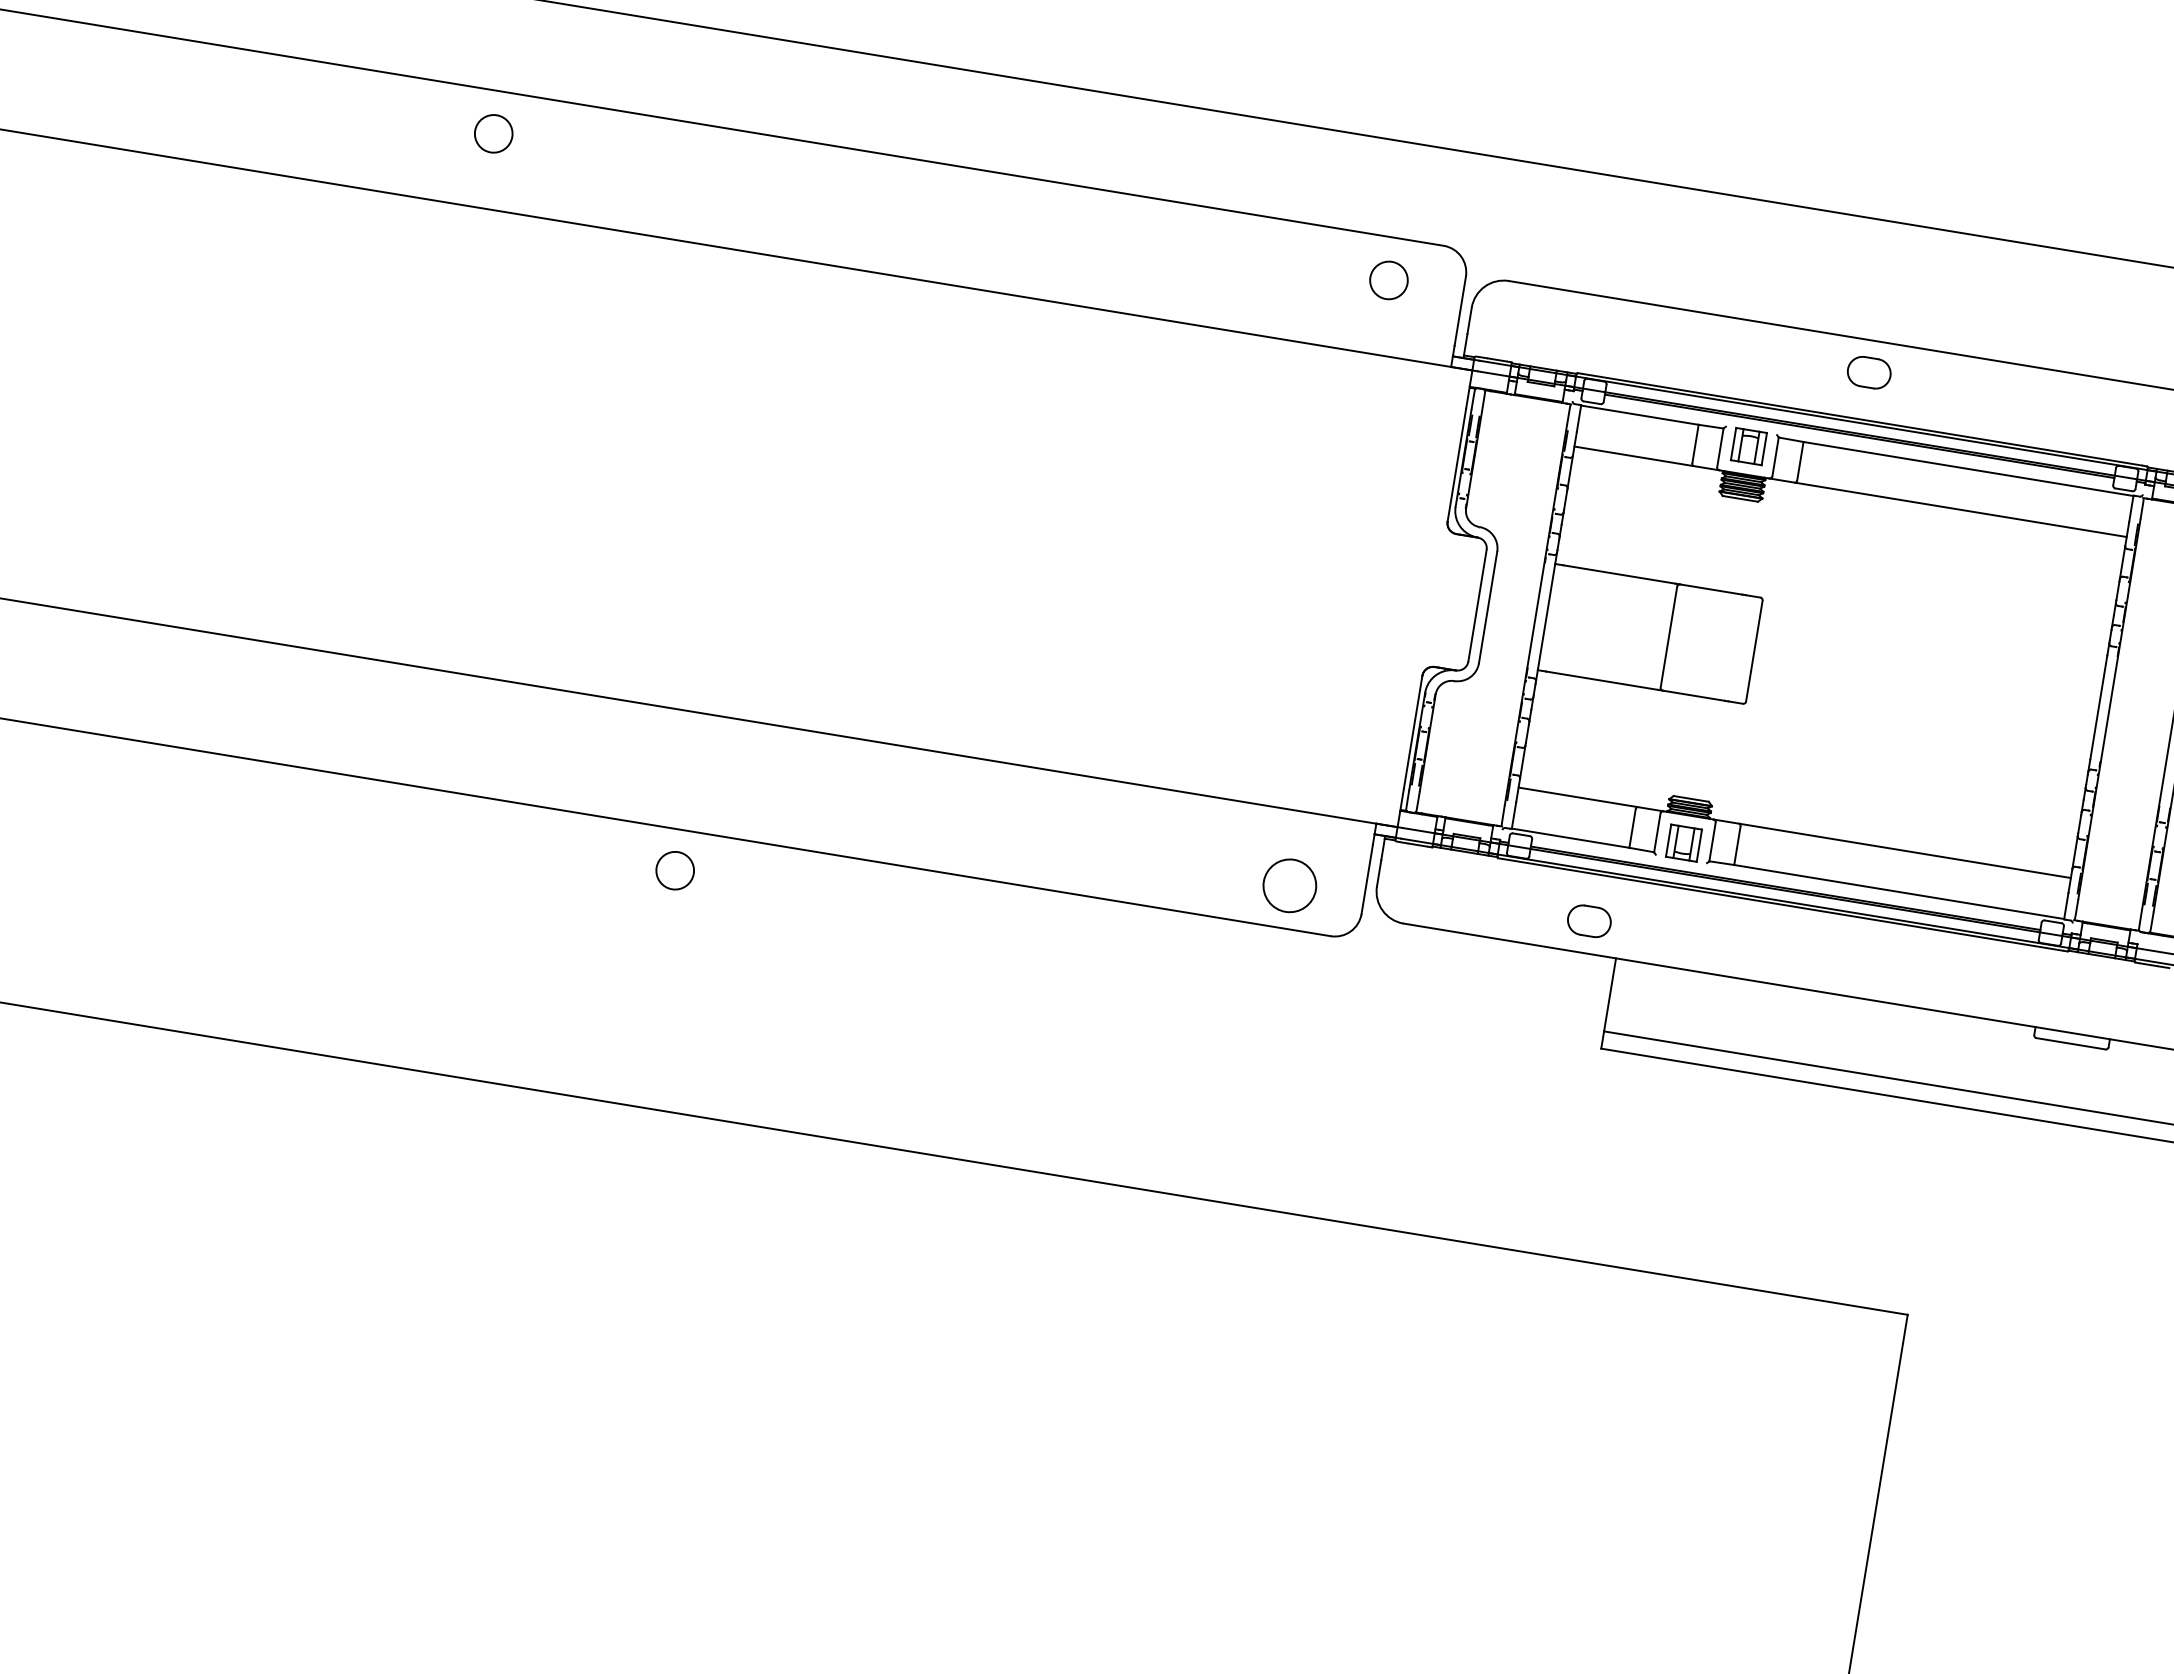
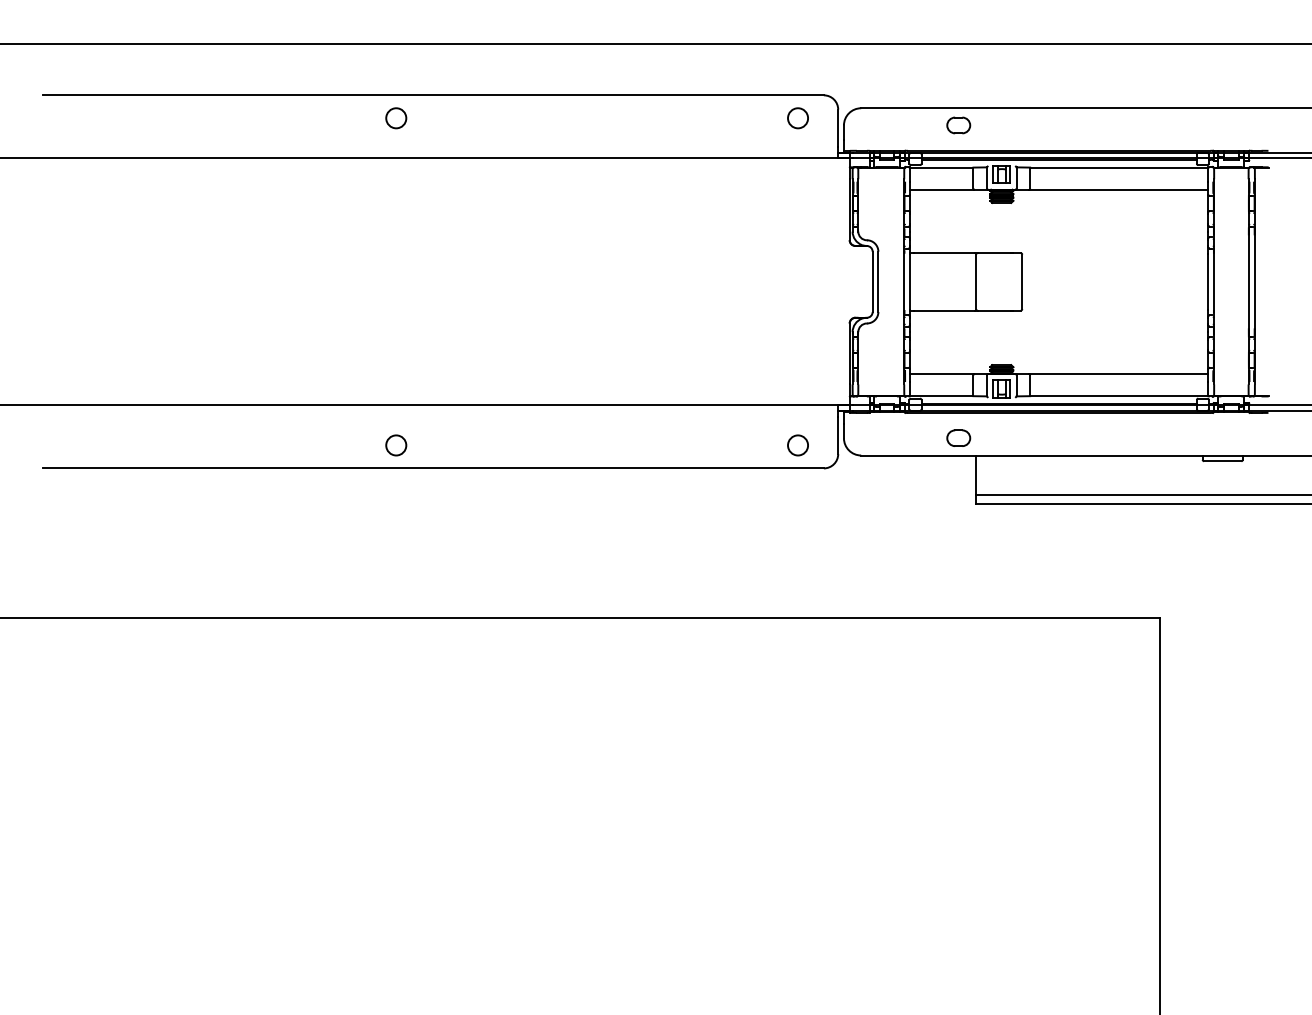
circle: (494, 134) -> (396, 118), moved
part: (1868, 372) -> (958, 125), moved
circle: (675, 870) -> (396, 445), moved
circle: (1288, 885) -> (797, 445), size x0.71

